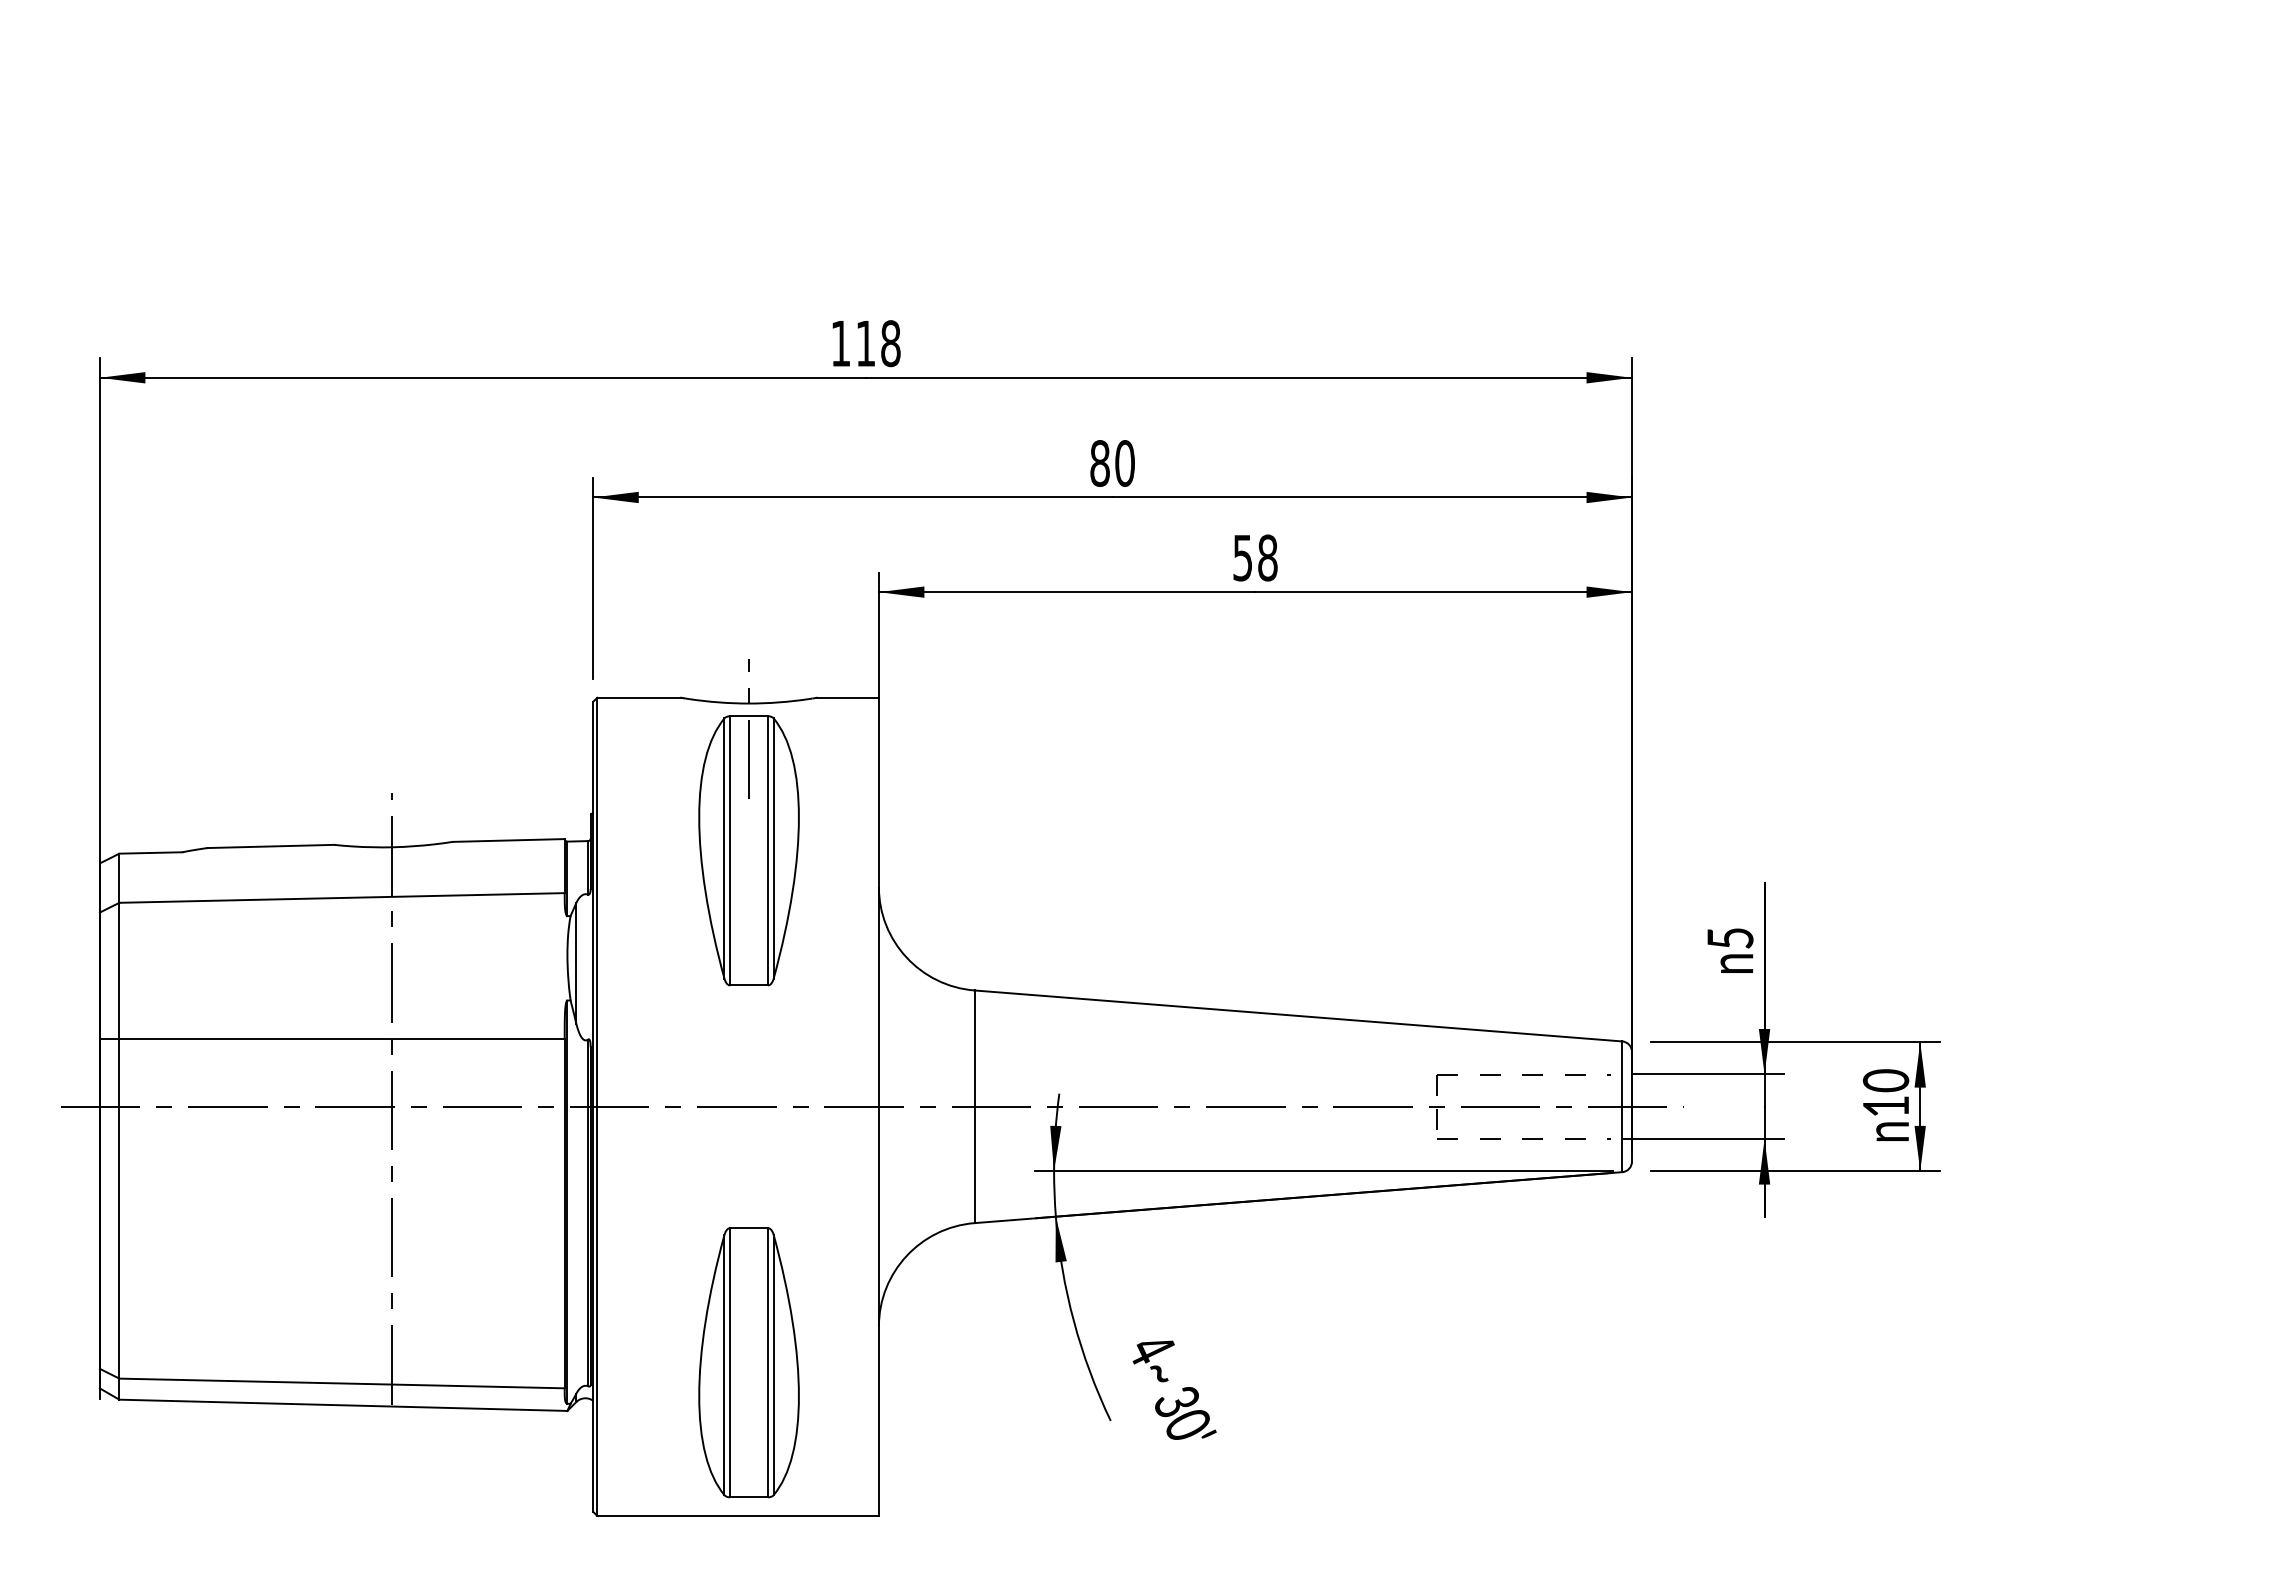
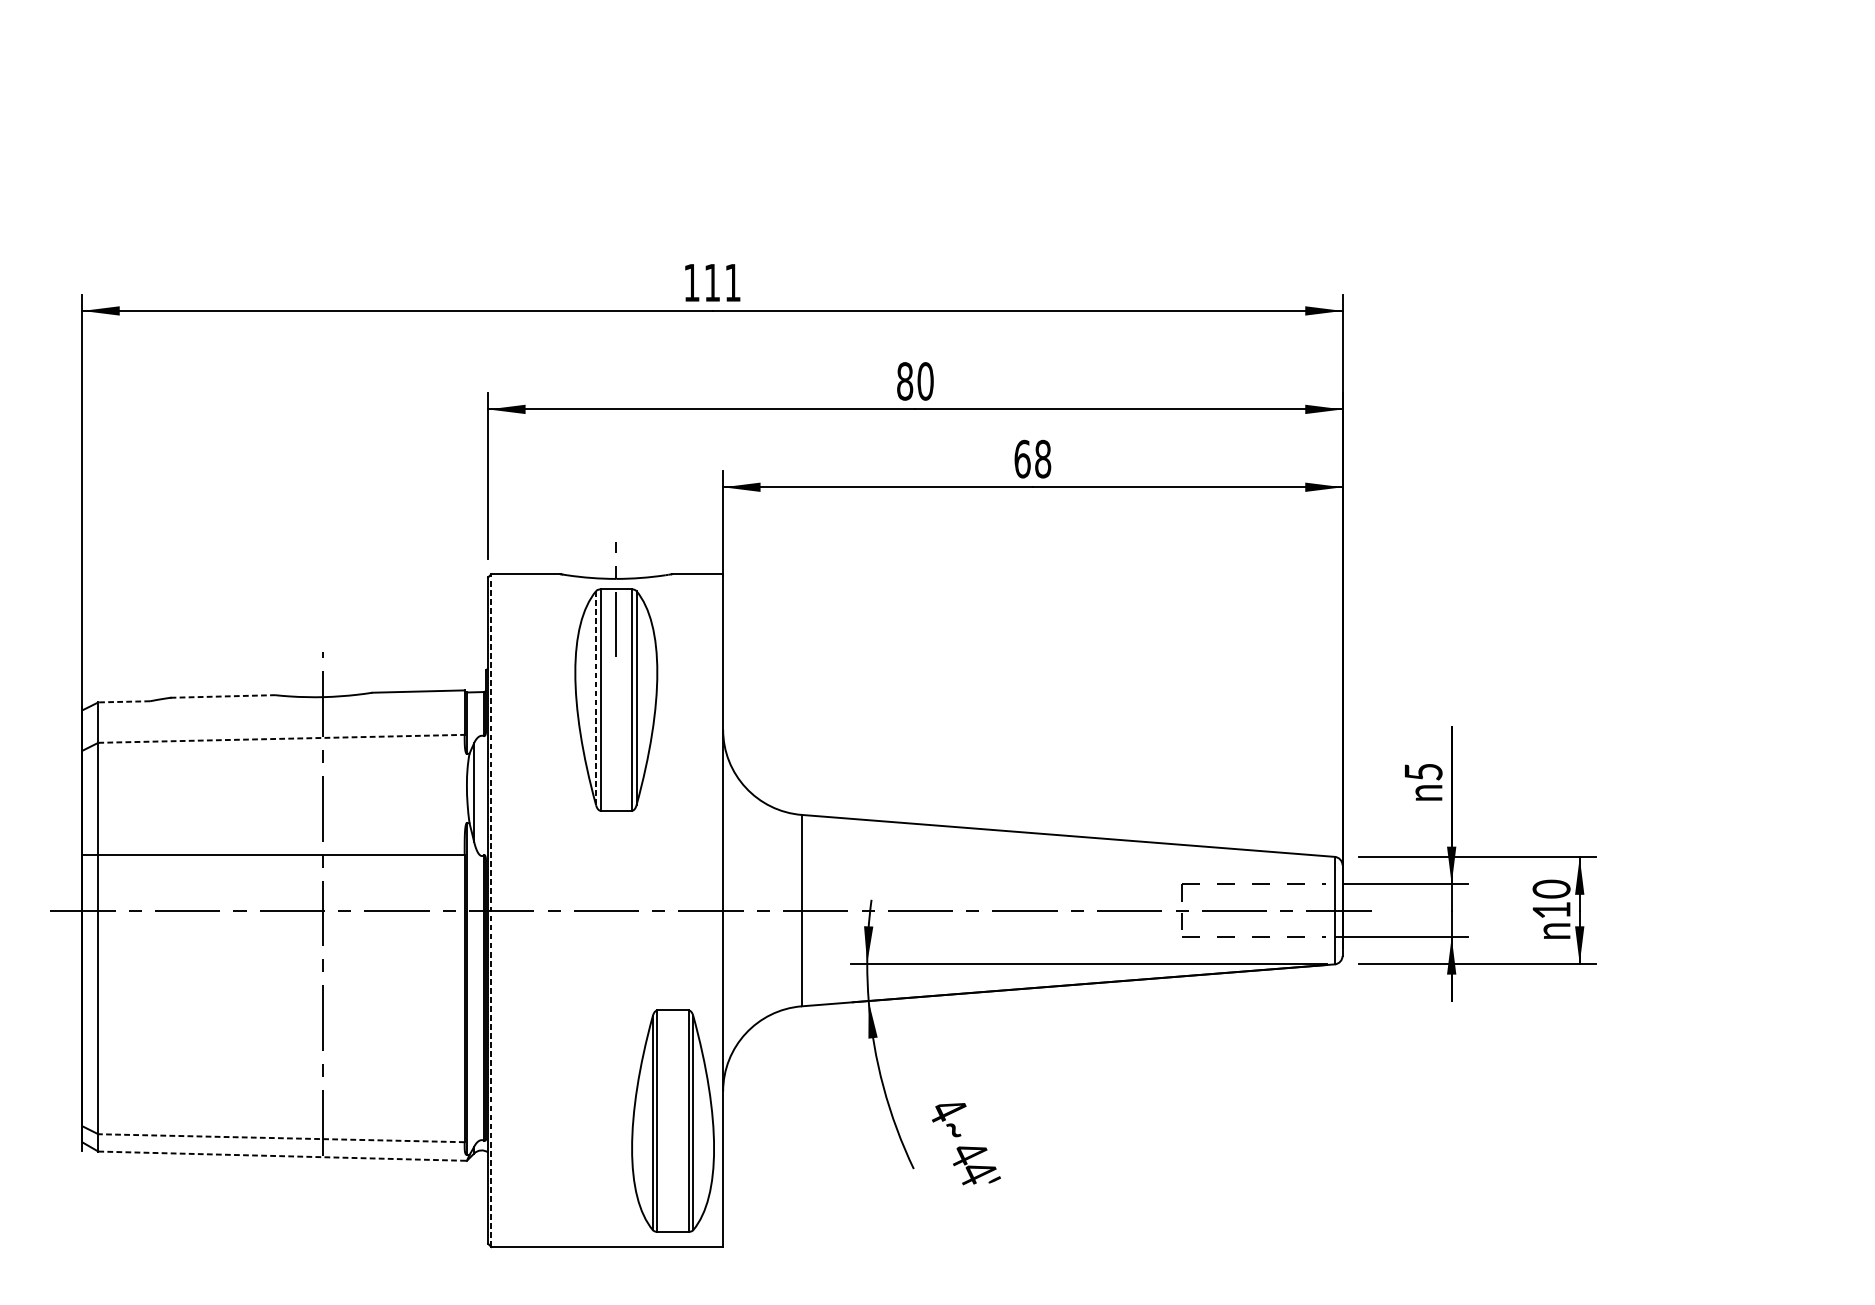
text: (890, 343) -> (732, 282), 118 -> 111
text: (1242, 557) -> (1022, 458), 58 -> 68
line: (270, 846) -> (222, 696), solid -> dashed
line: (724, 849) -> (596, 698), solid -> dashed
line: (150, 852) -> (123, 701), solid -> dashed
line: (342, 897) -> (281, 738), solid -> dashed
line: (597, 1106) -> (491, 910), solid -> dashed
part: (748, 1362) -> (672, 1120), moved
line: (342, 1383) -> (281, 1138), solid -> dashed
line: (343, 1405) -> (282, 1156), solid -> dashed
text: (1183, 1413) -> (973, 1162), 30' -> 44'

